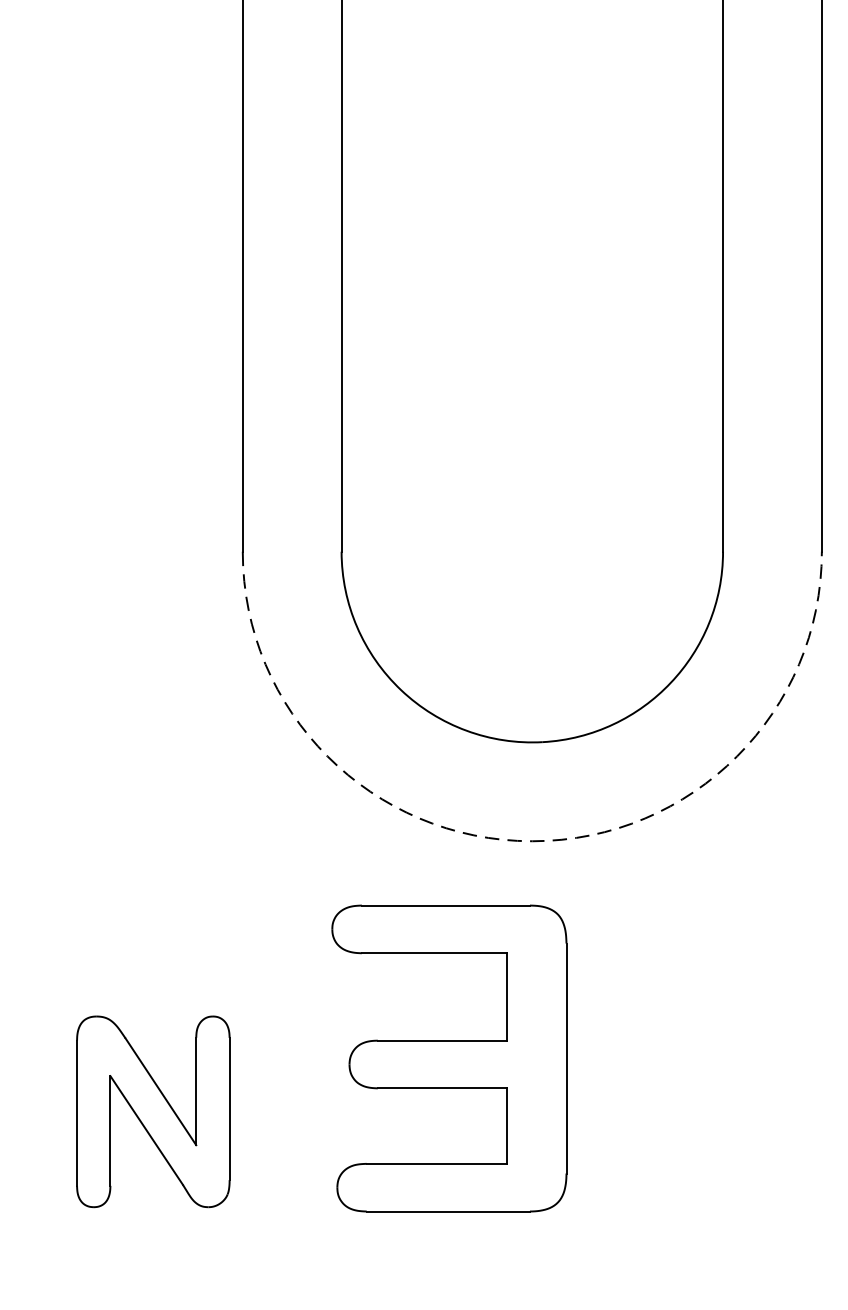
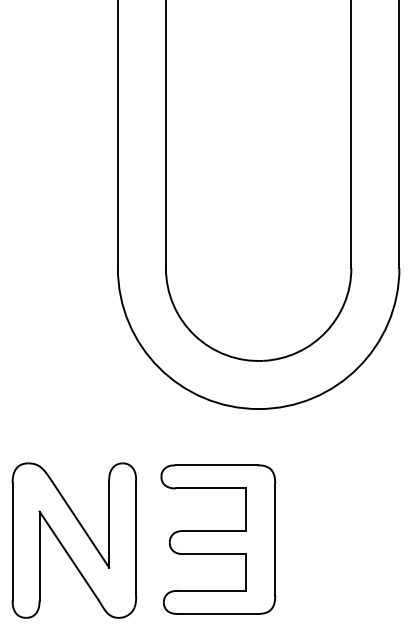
arc: (532, 842) -> (258, 409), dashed -> solid
part: (449, 1058) -> (218, 539), moved
part: (153, 1111) -> (74, 540), size x1.67

